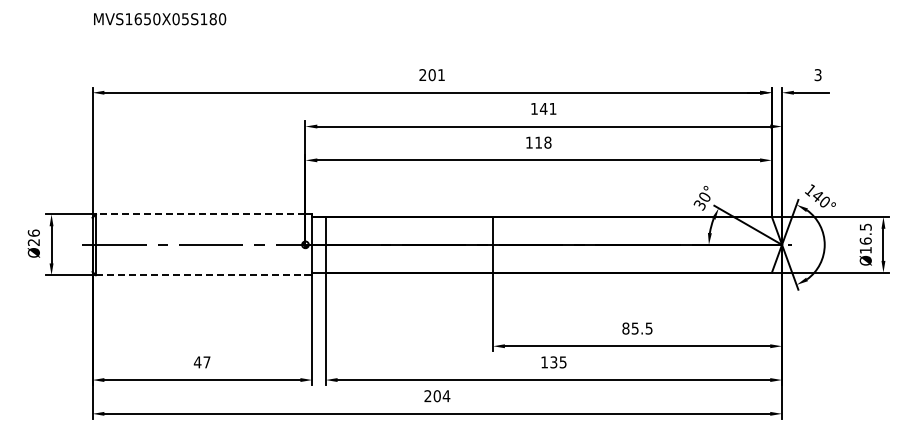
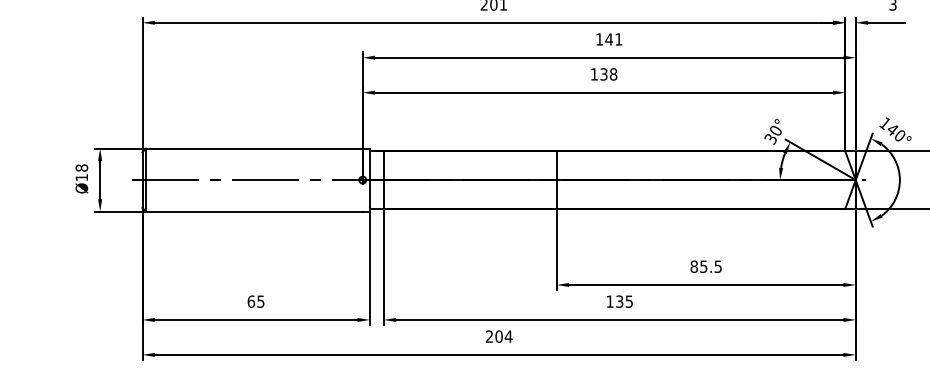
text: (538, 142) -> (603, 74), 118 -> 138
line: (200, 214) -> (254, 148), dashed -> solid
text: (33, 237) -> (81, 172), Ø26 -> Ø18
line: (200, 275) -> (254, 211), dashed -> solid
text: (201, 362) -> (255, 301), 47 -> 65

